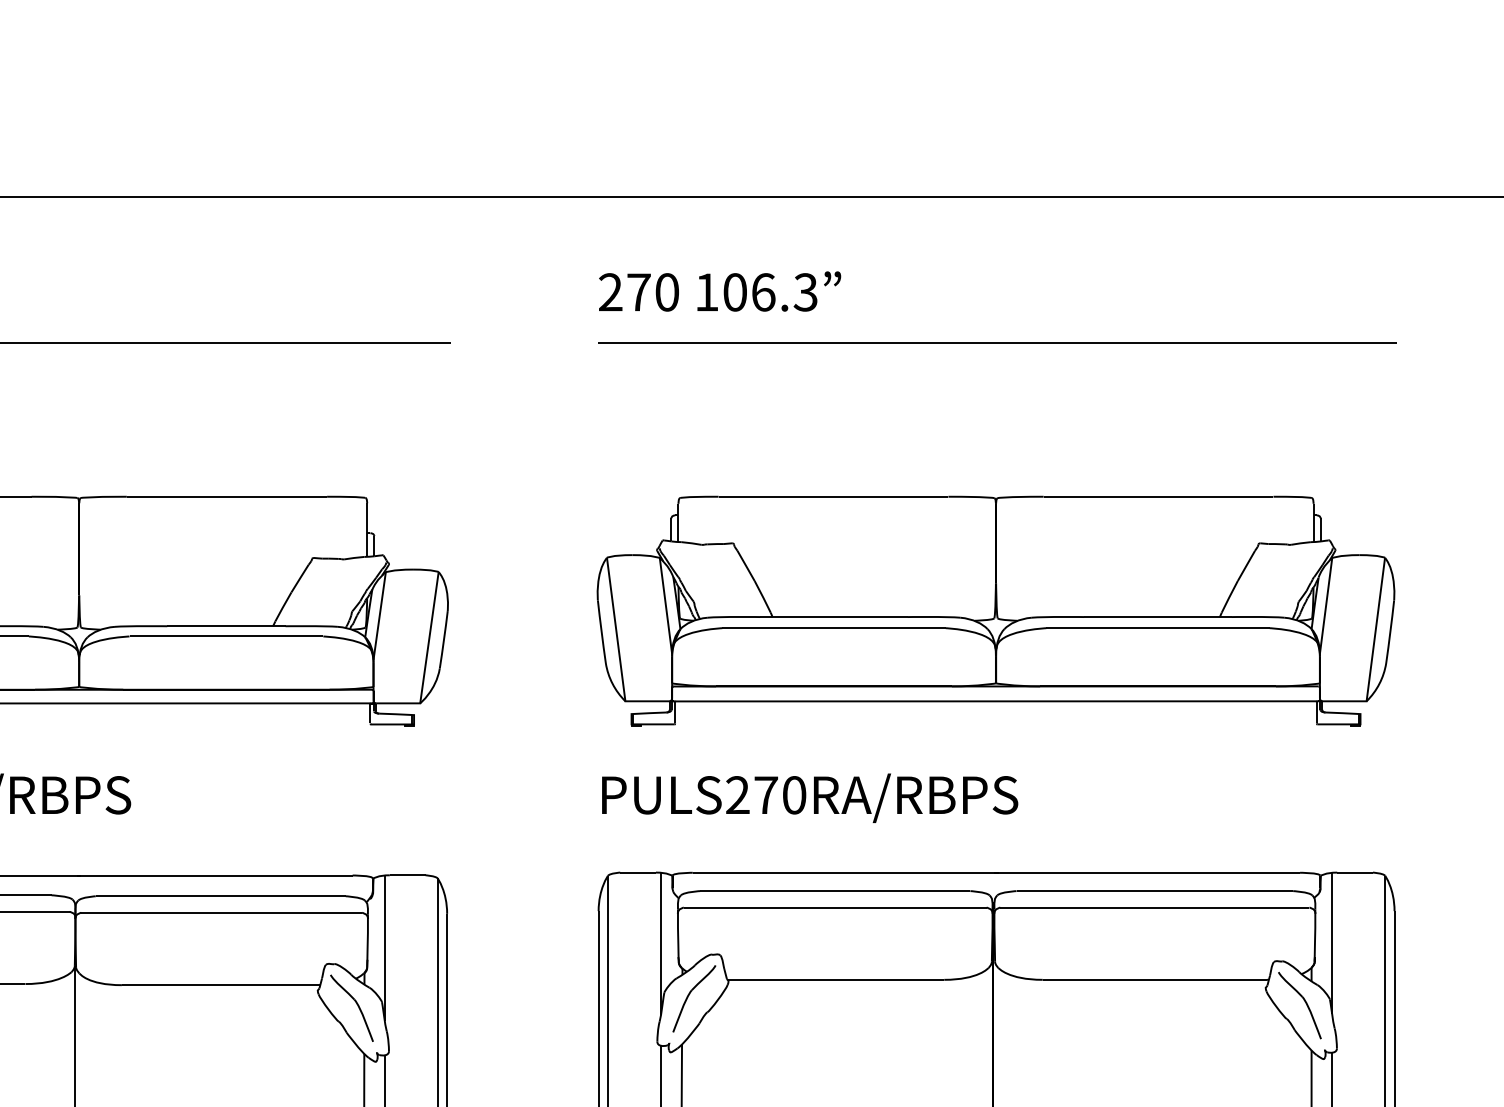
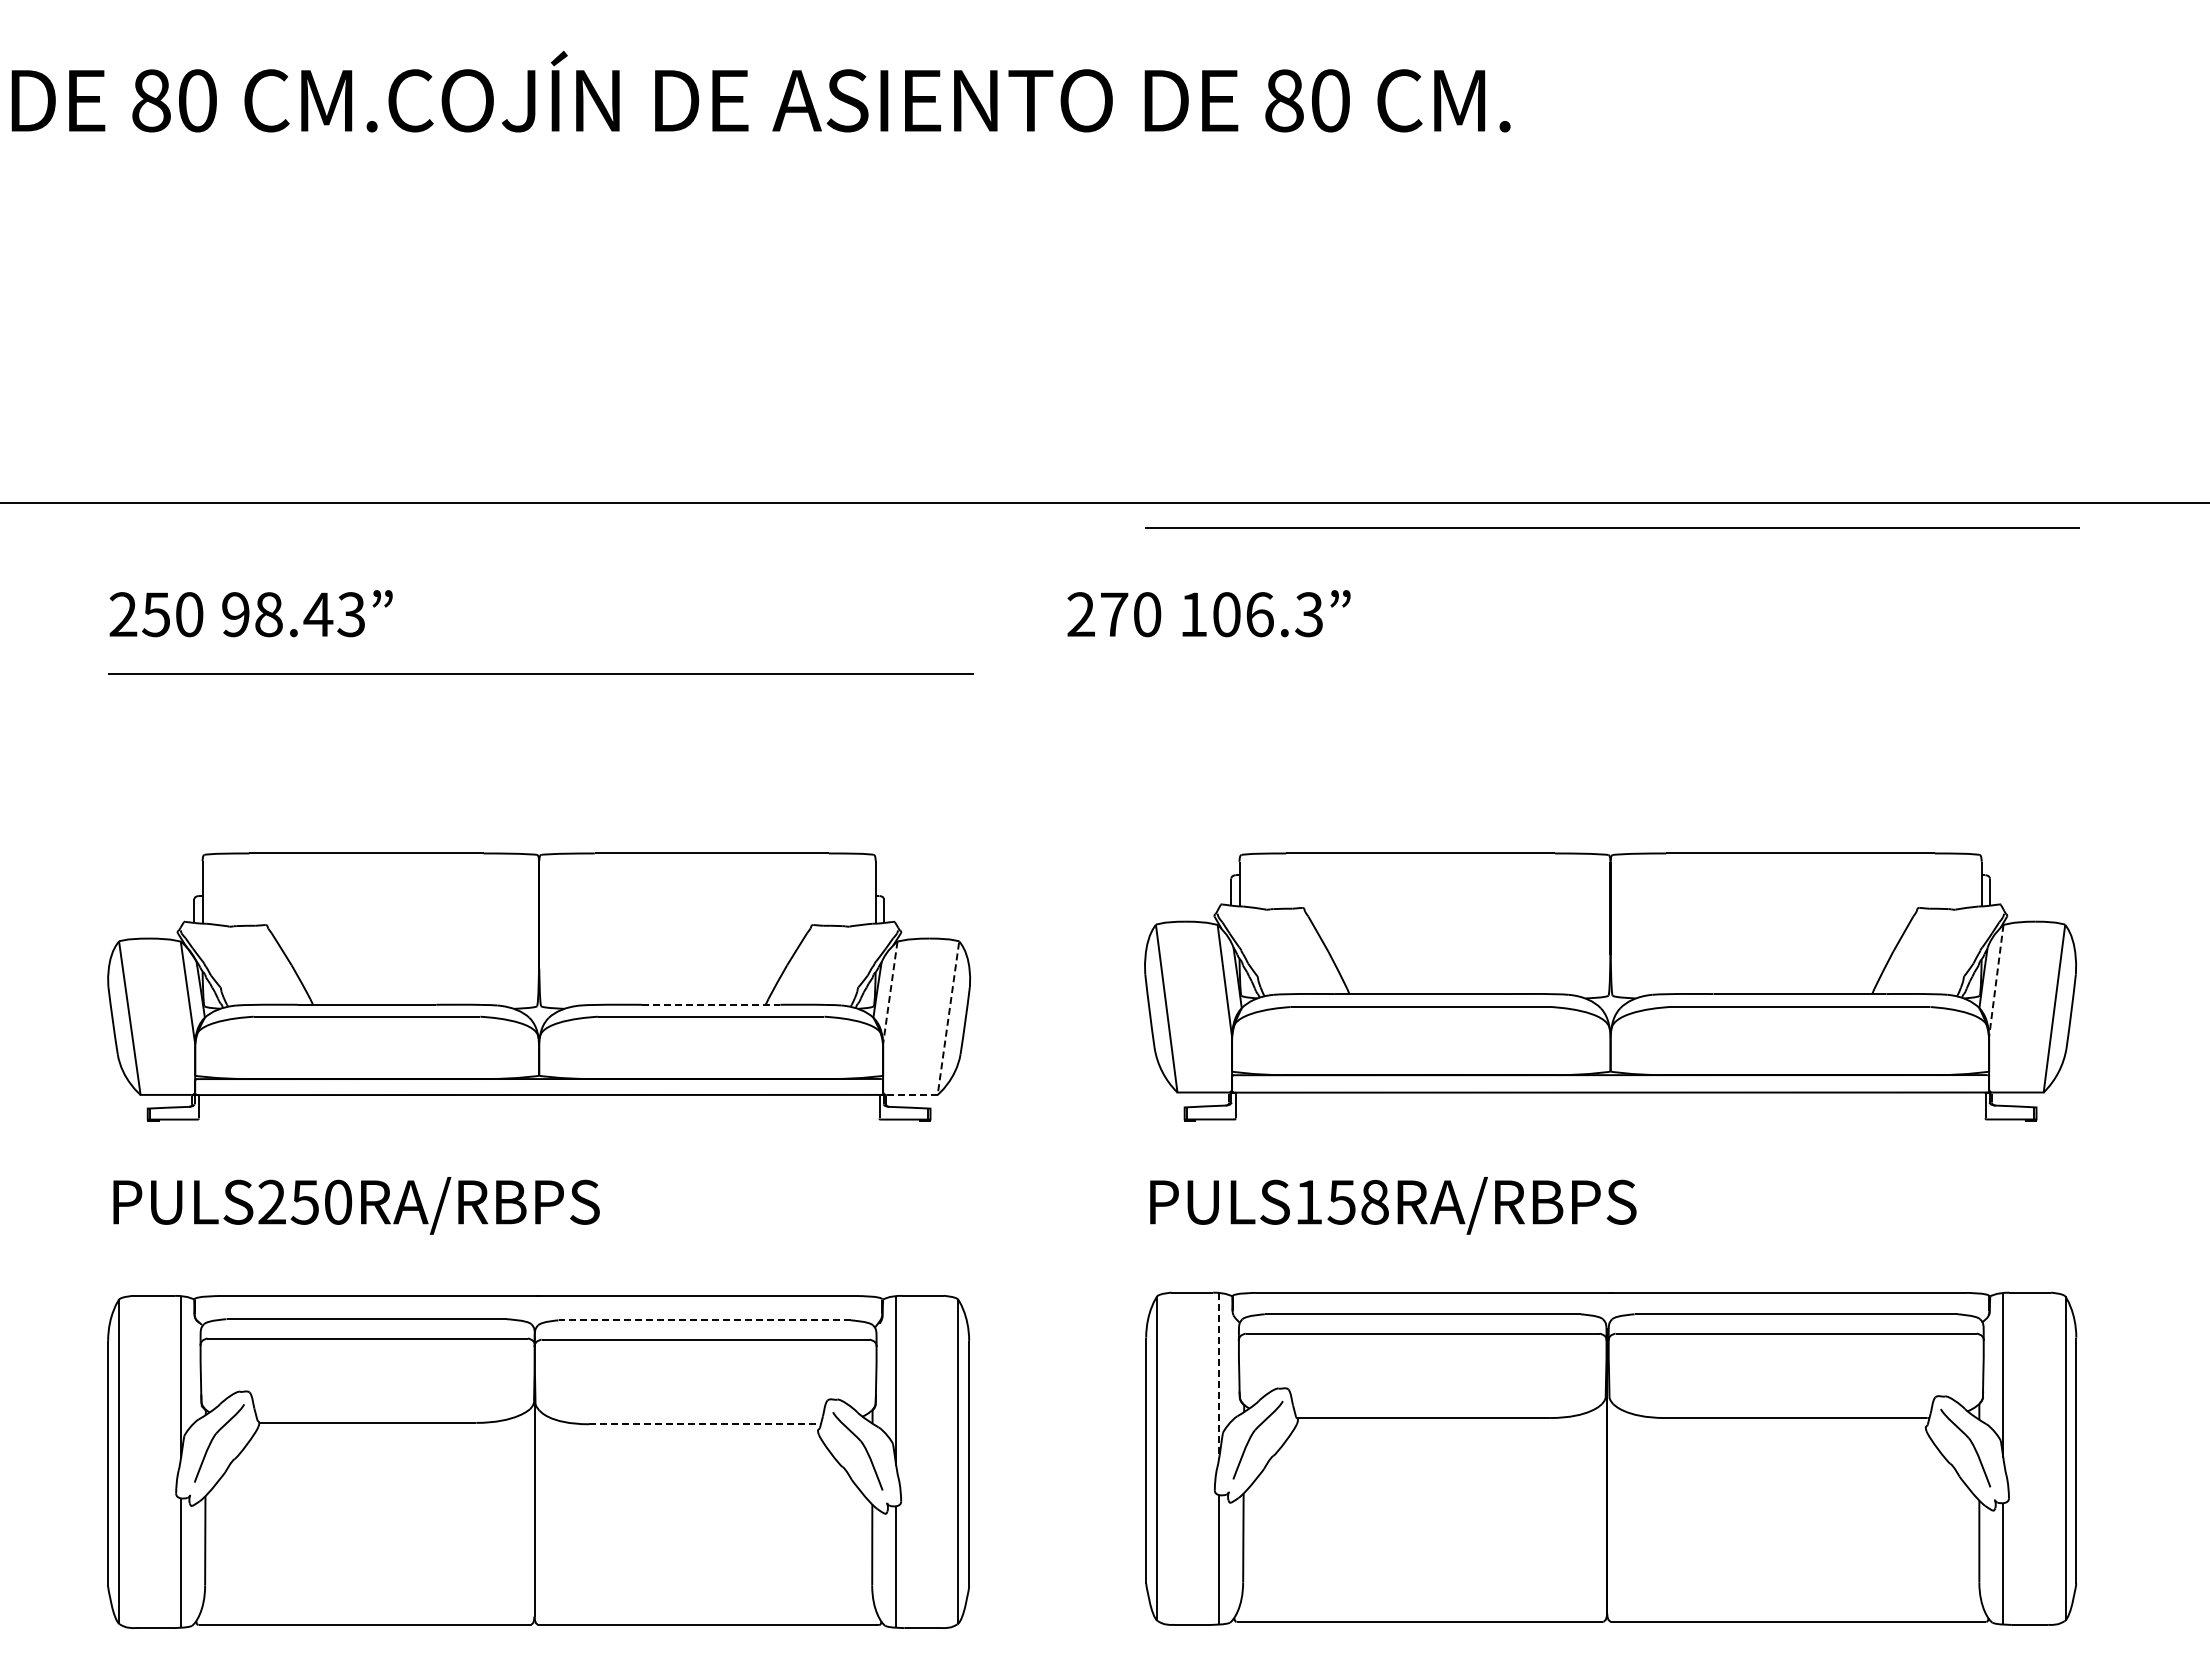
text: (719, 291) -> (1208, 613), moved
line: (997, 342) -> (1612, 527), moved
line: (1326, 606) -> (1996, 981), solid -> dashed
line: (379, 615) -> (890, 992), solid -> dashed
line: (226, 625) -> (711, 1004), solid -> dashed
line: (426, 660) -> (944, 1044), solid -> dashed
text: (765, 794) -> (1341, 1201), PULS270RA/RBPS -> PULS158RA/RBPS
line: (218, 896) -> (702, 1320), solid -> dashed
line: (661, 944) -> (1219, 1376), solid -> dashed
line: (219, 985) -> (703, 1424), solid -> dashed

